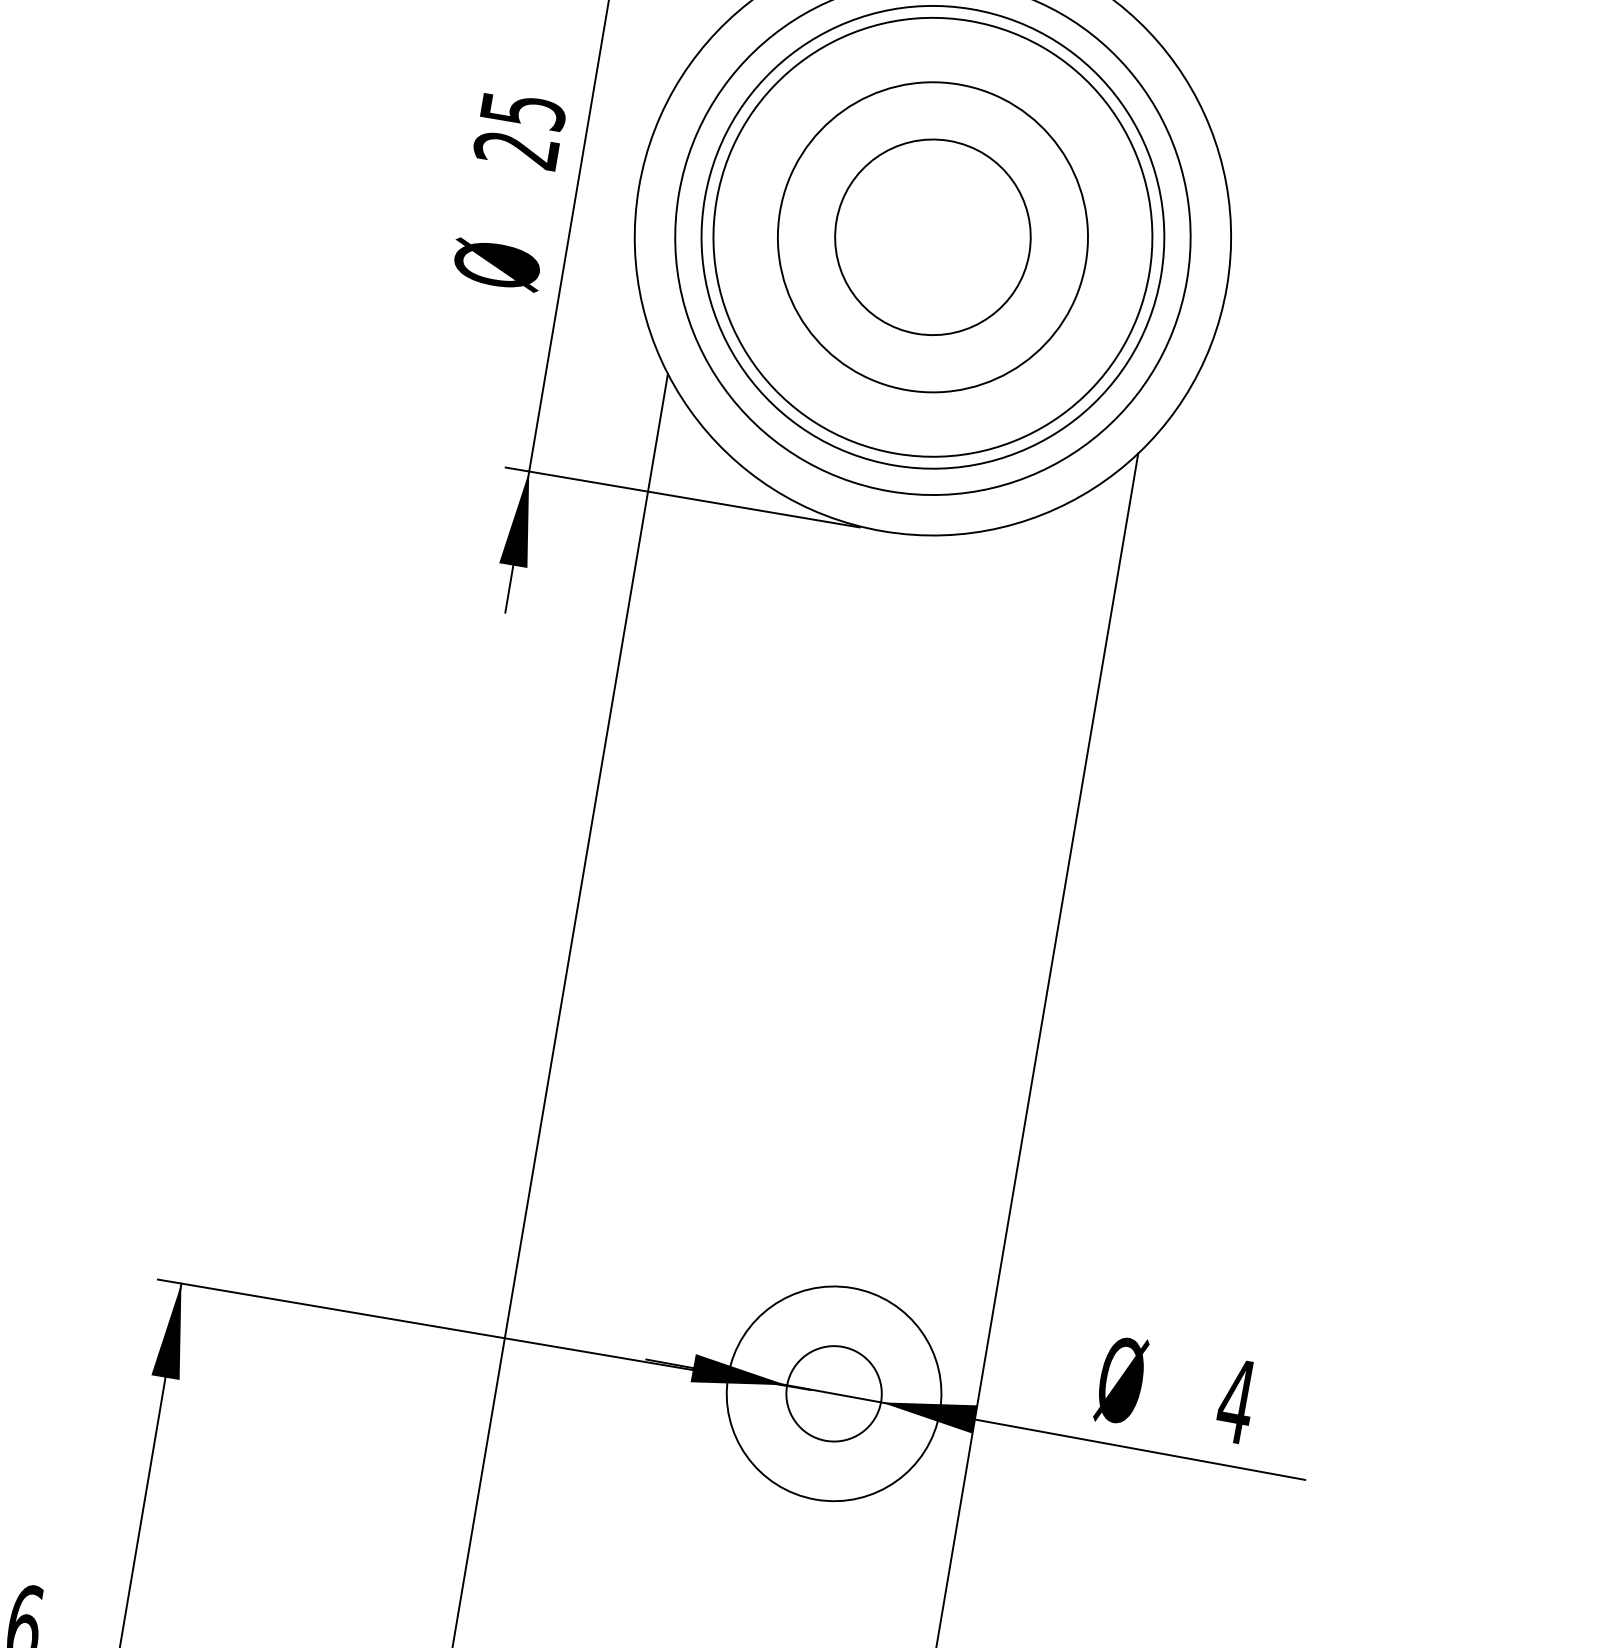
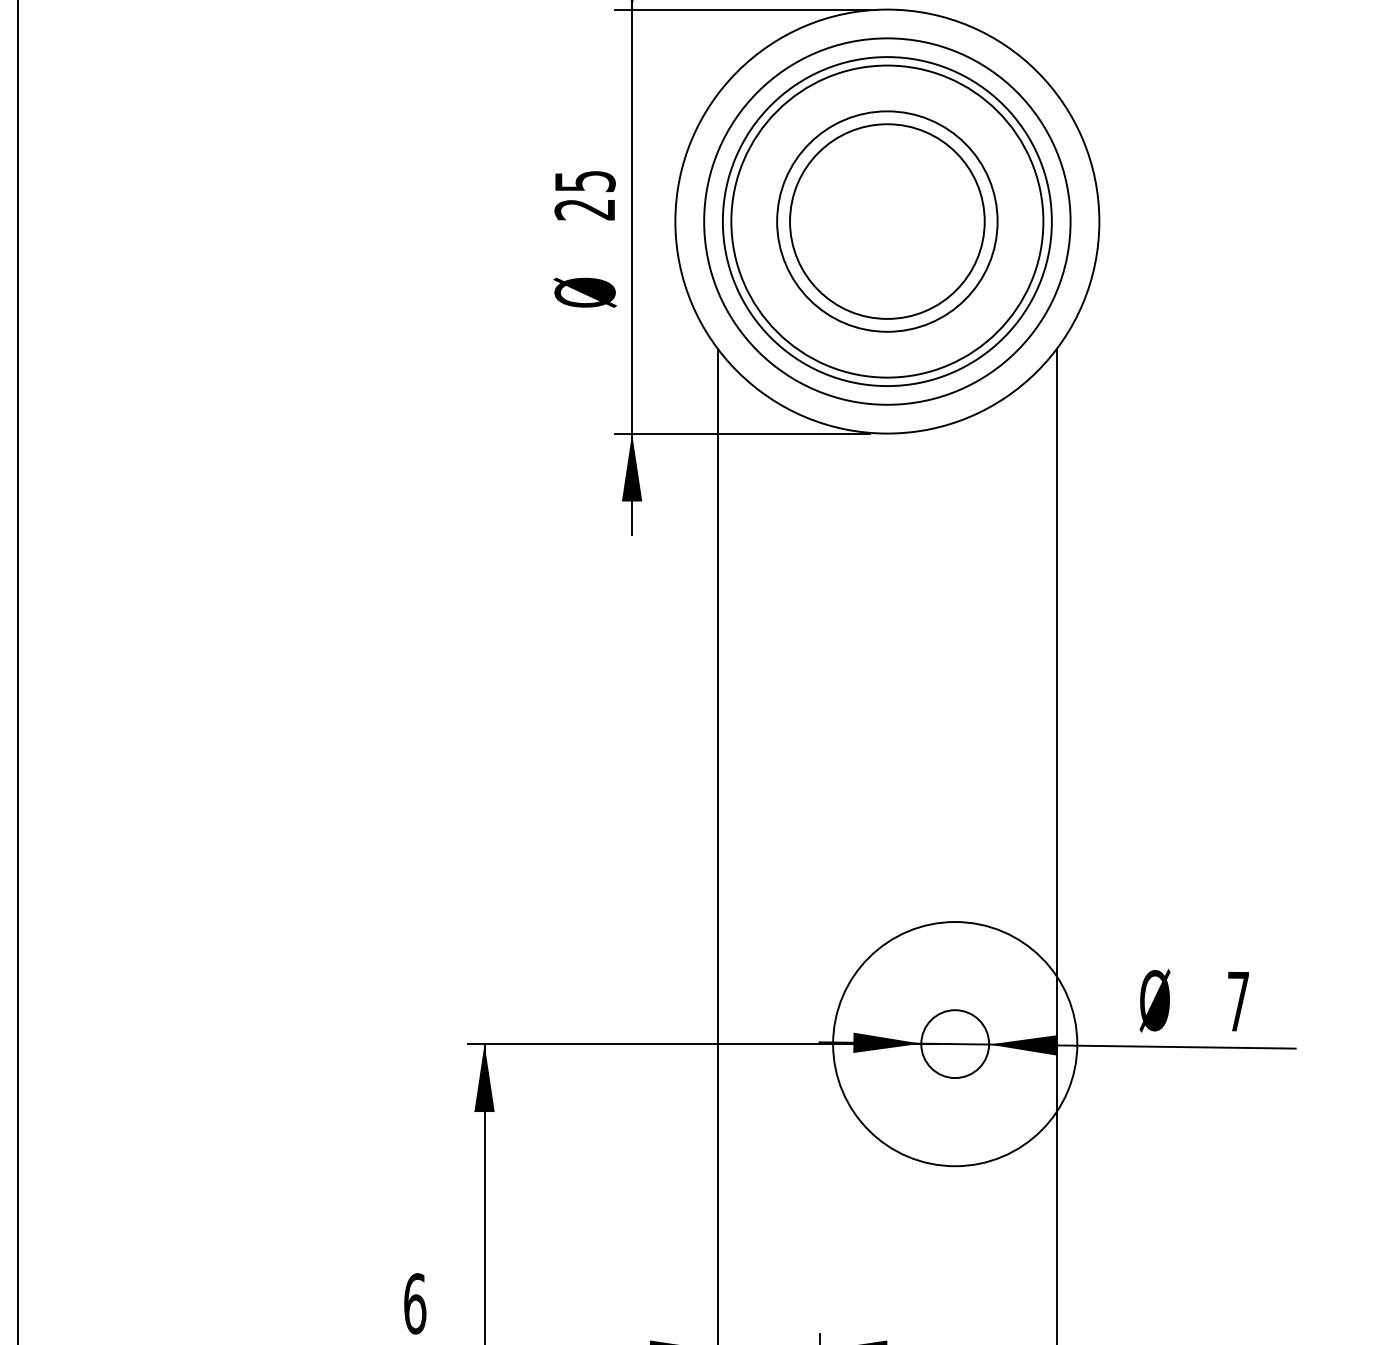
circle: (931, 236) -> (886, 221), size x1.4
circle: (833, 1392) -> (954, 1043), size x1.6
text: (1235, 1400) -> (1237, 1001), 4 -> 7

